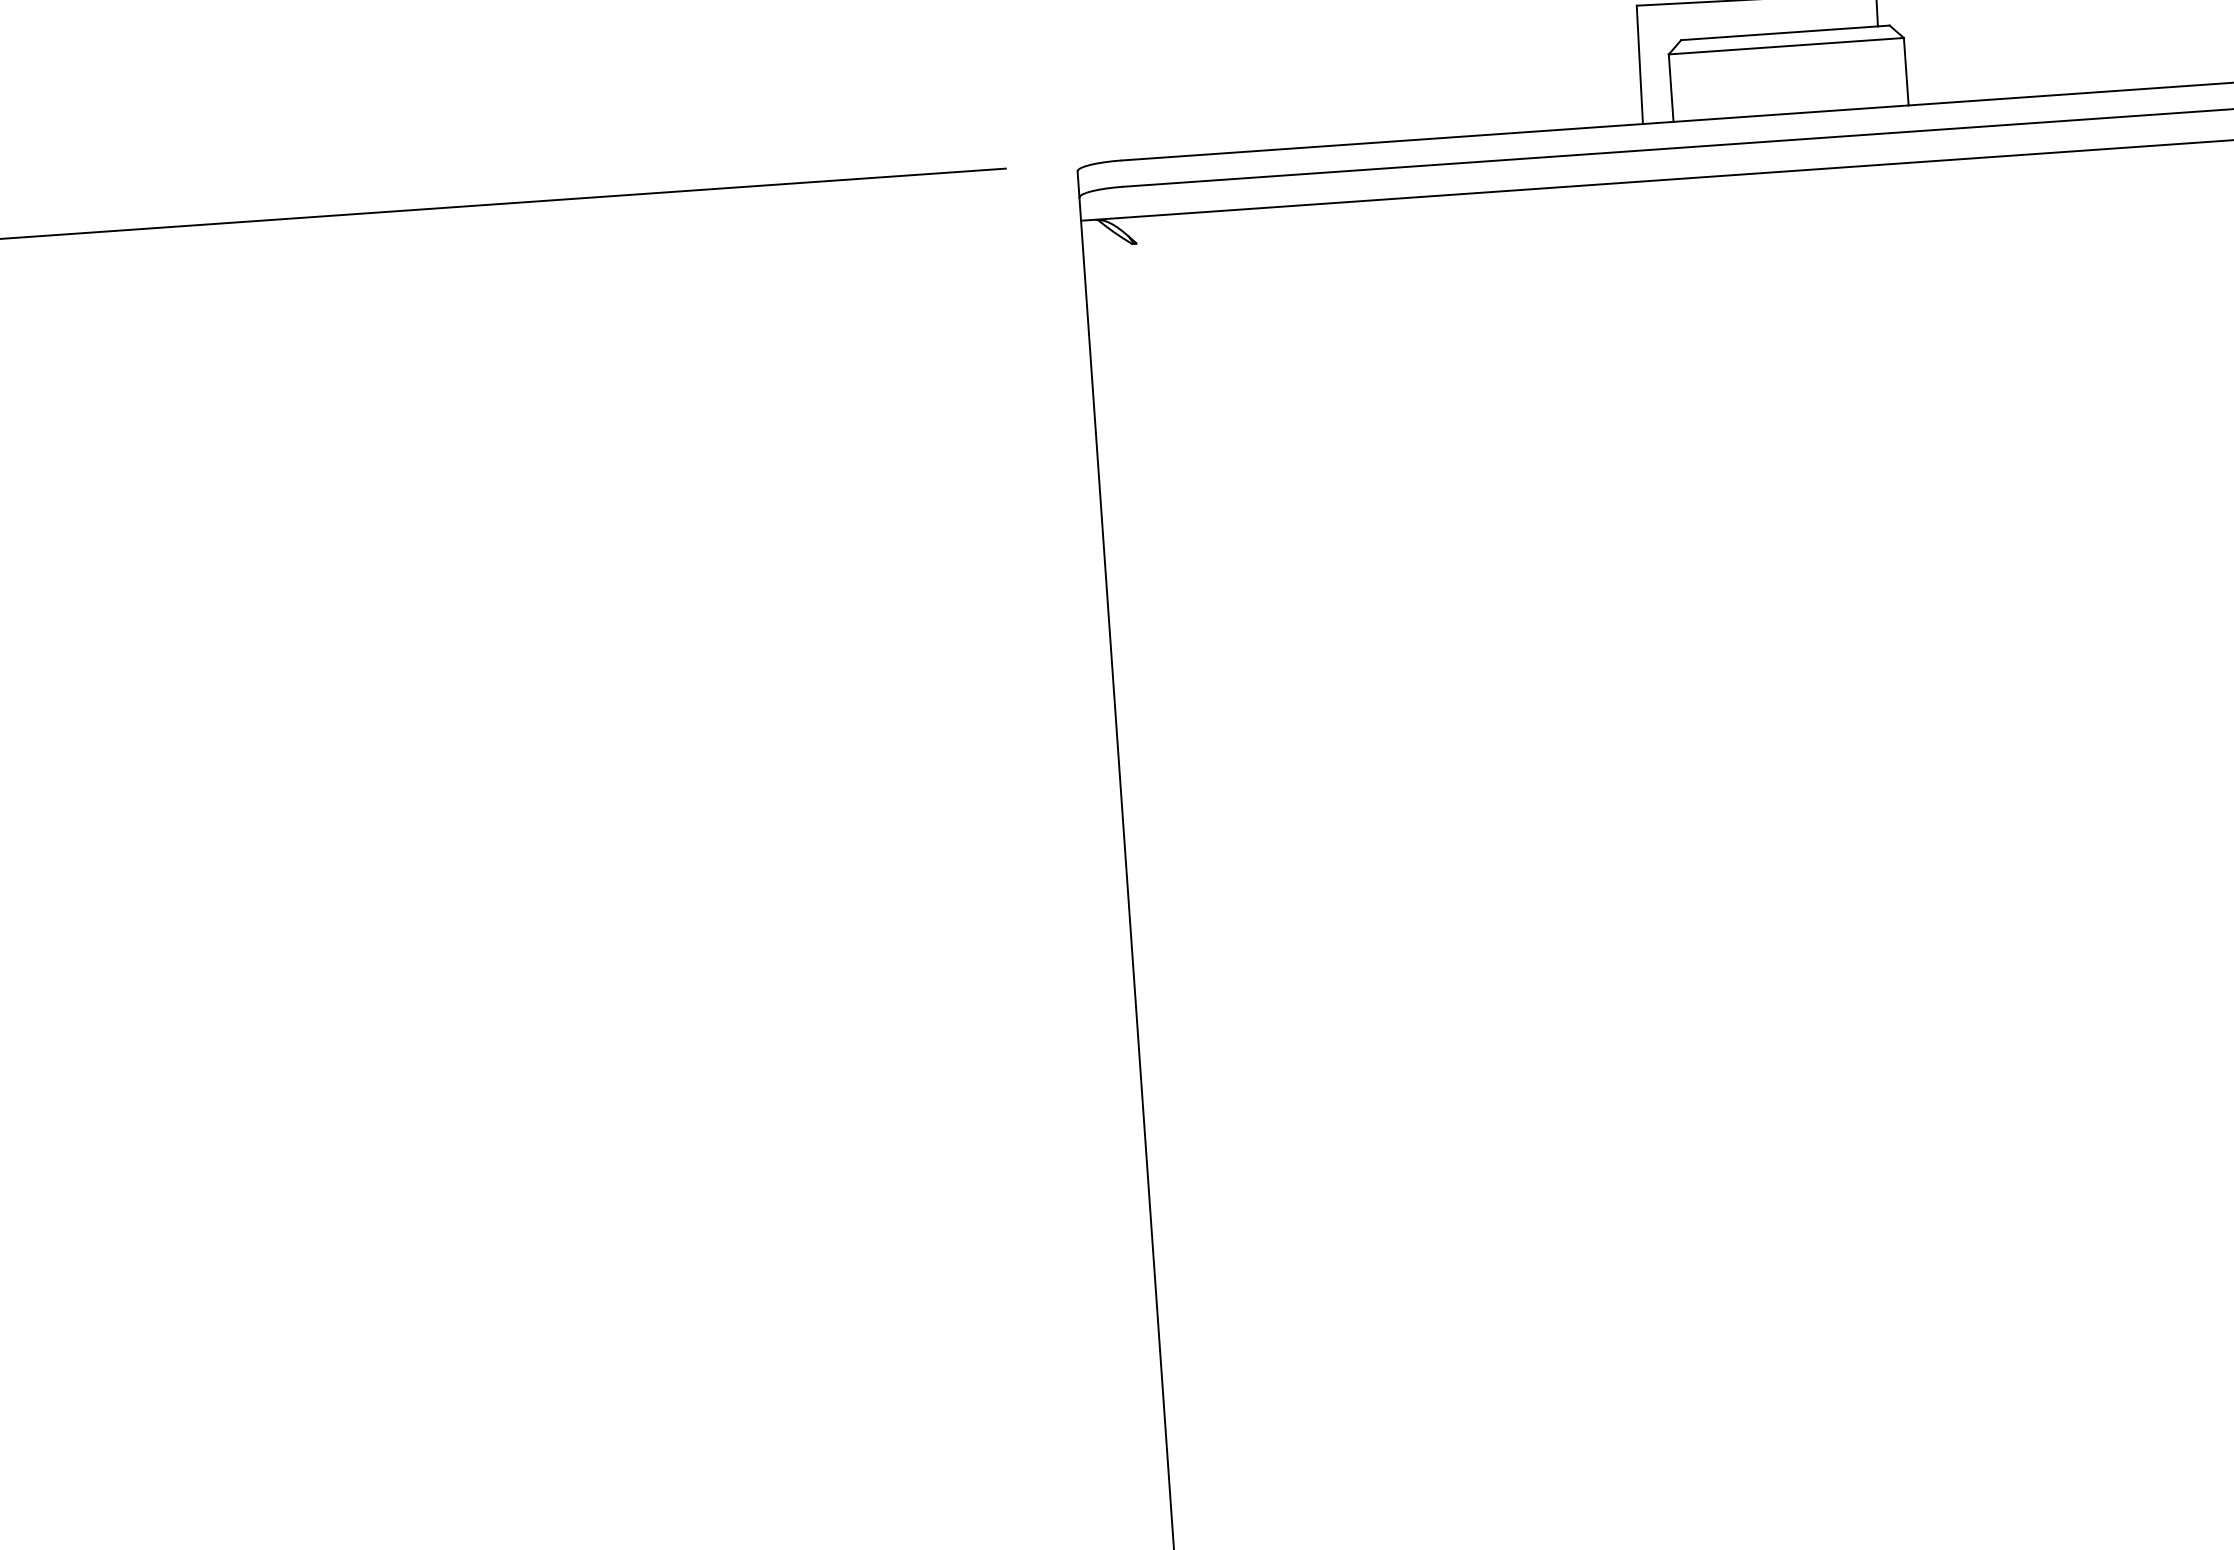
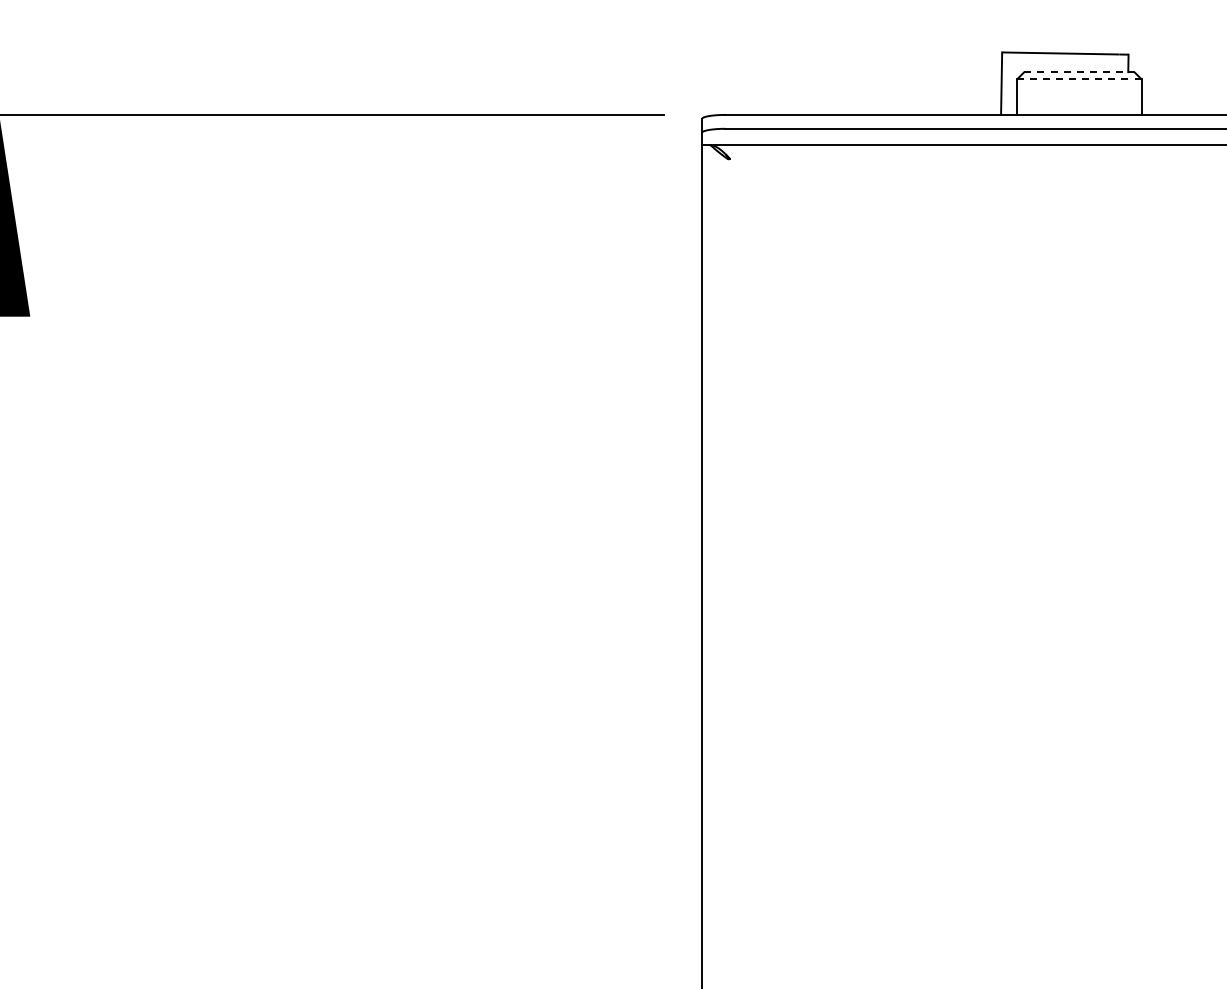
line: (1785, 33) -> (1079, 72), solid -> dashed
line: (1784, 46) -> (1078, 79), solid -> dashed

